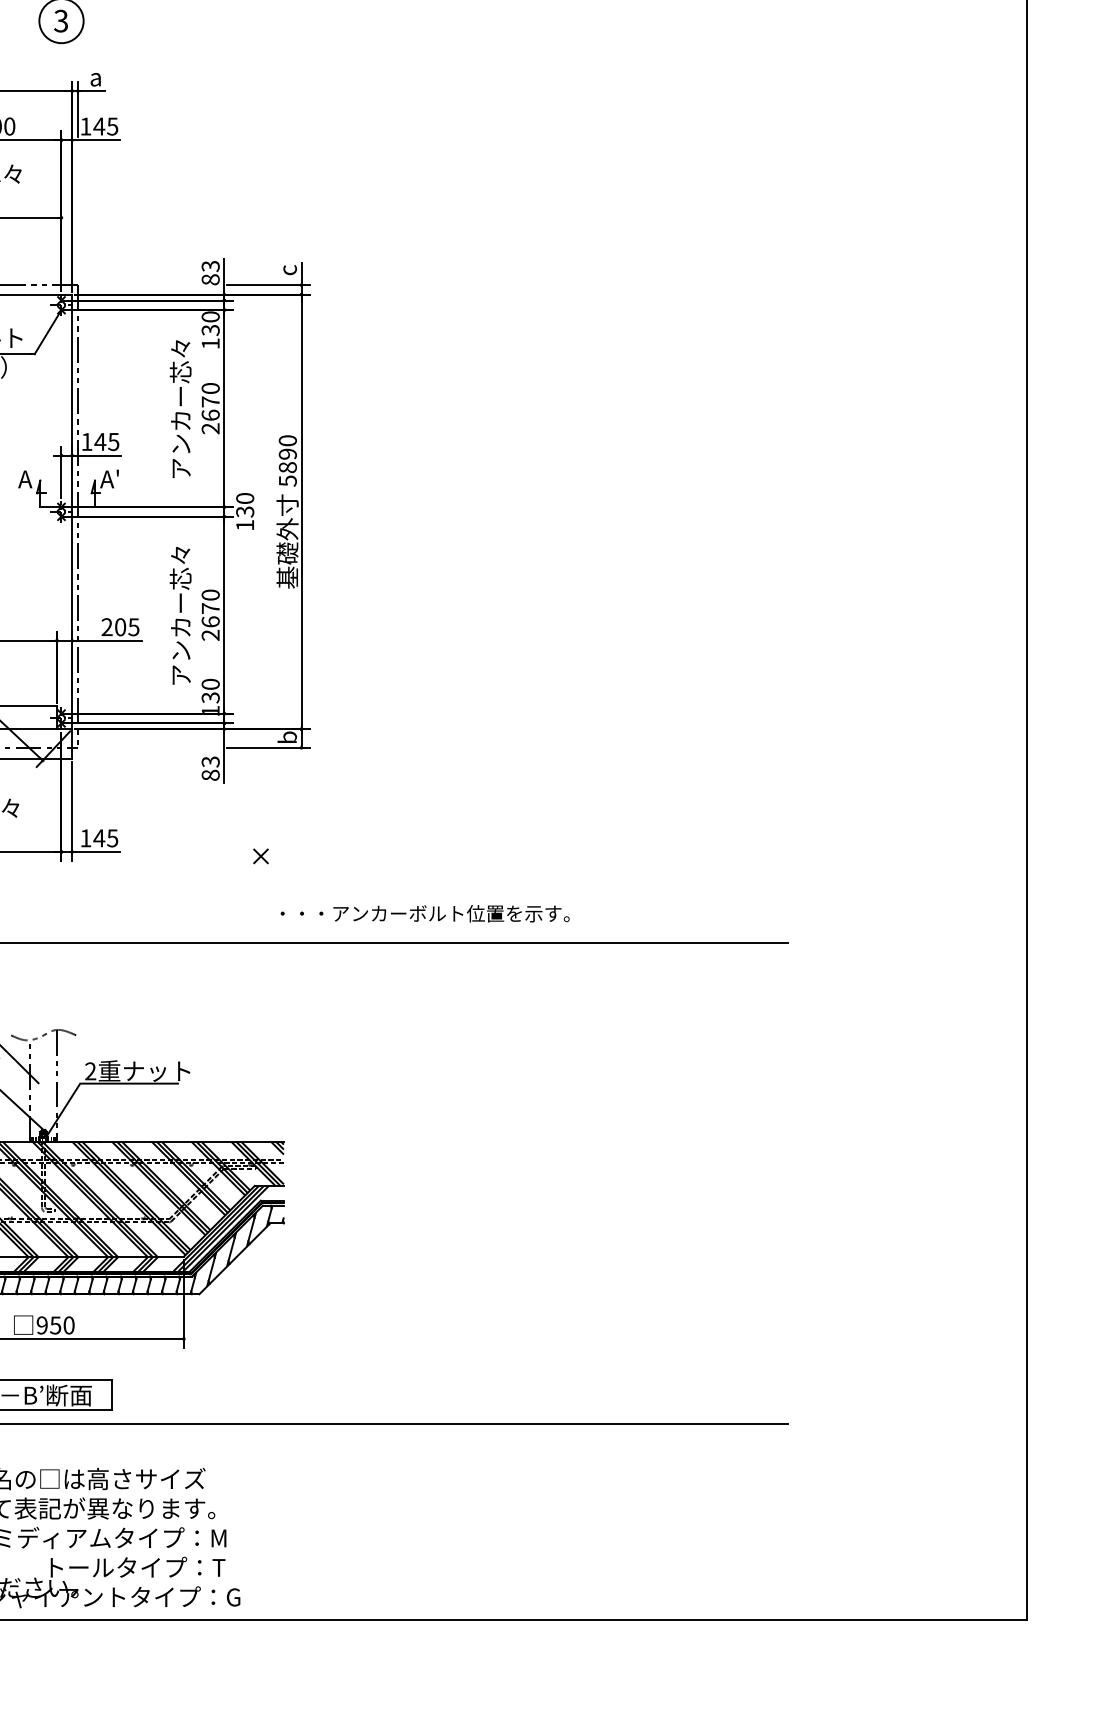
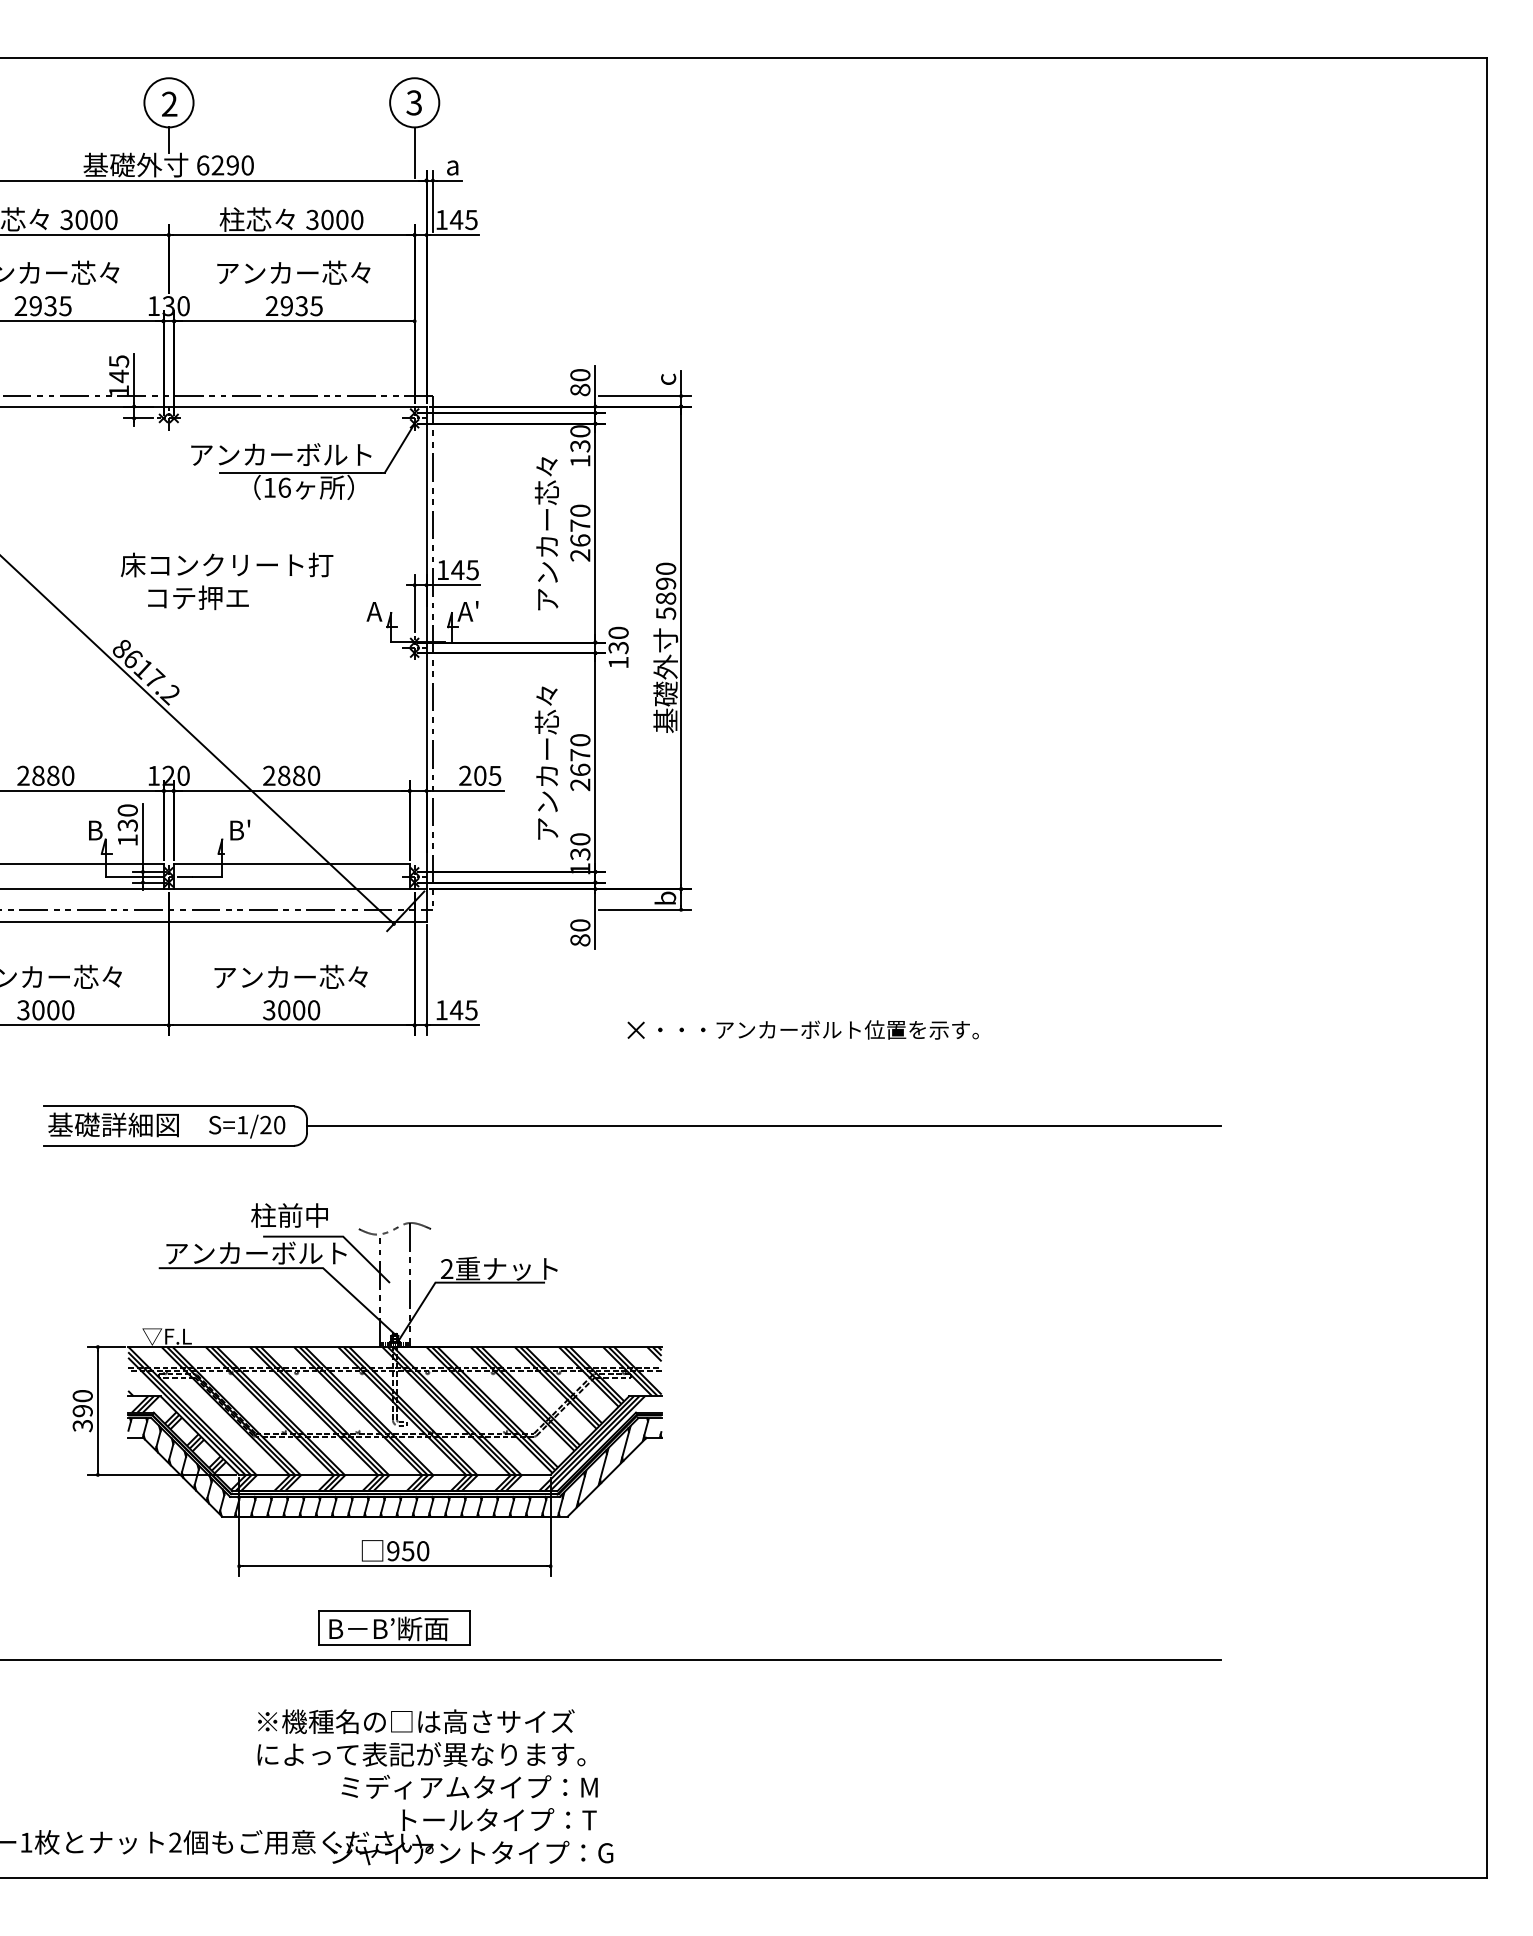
line: (61, 66) -> (414, 153), added
text: (210, 266) -> (580, 375), 83 -> 80
text: (210, 761) -> (580, 925), 83 -> 80
text: (425, 913) -> (818, 1029), moved

